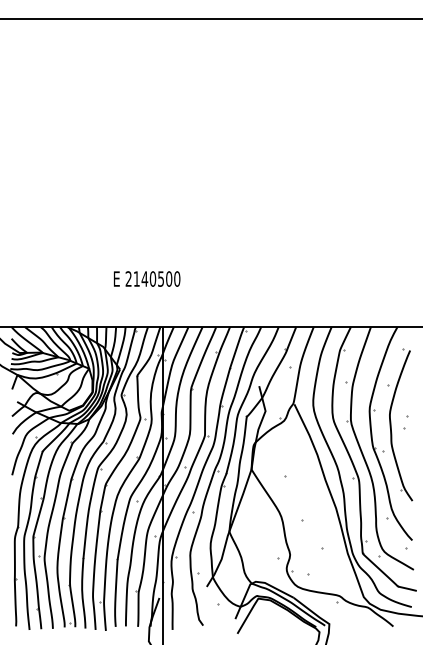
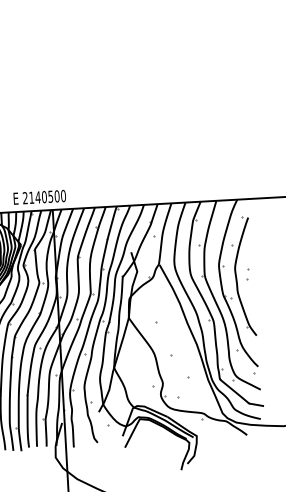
text: (147, 278) -> (40, 196), moved

